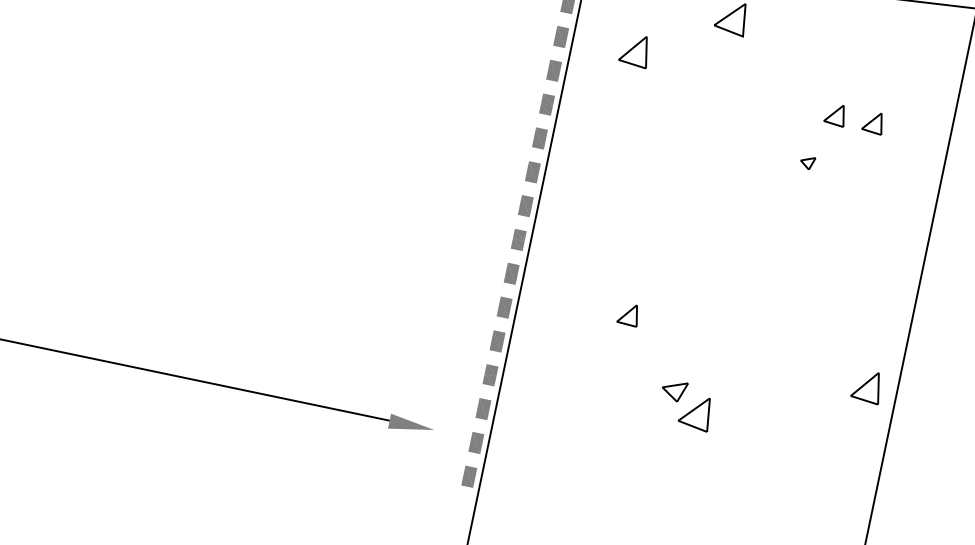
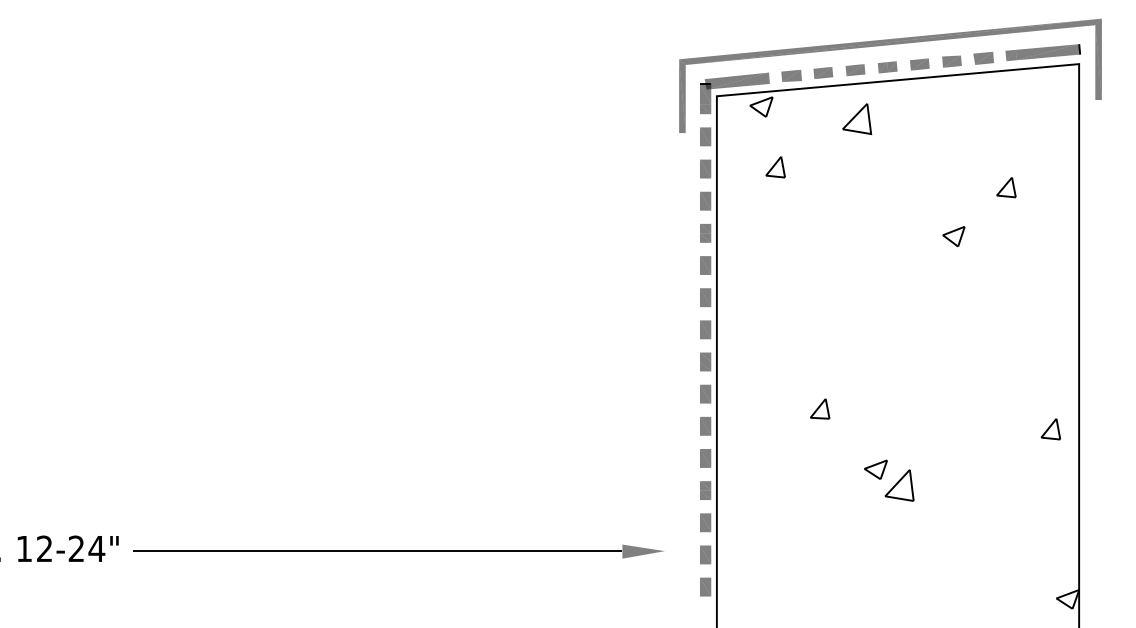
part: (635, 50) -> (775, 167), size x0.71
part: (835, 114) -> (970, 187), removed
part: (807, 162) -> (953, 236), size x1.67
part: (866, 386) -> (1050, 429), size x0.71

